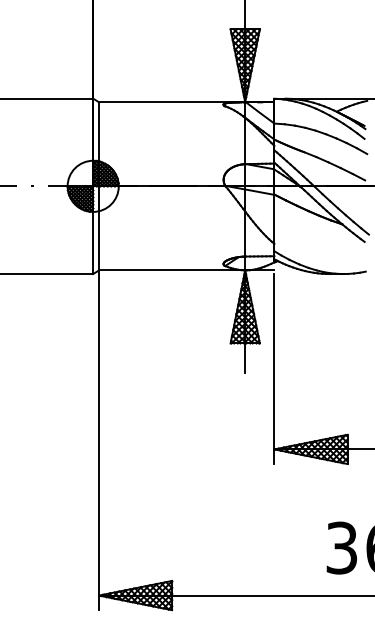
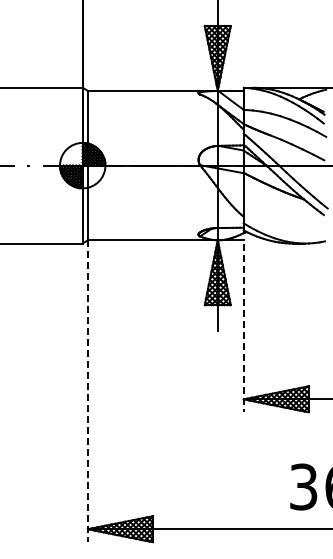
line: (274, 369) -> (243, 328), solid -> dashed
line: (98, 440) -> (87, 391), solid -> dashed

